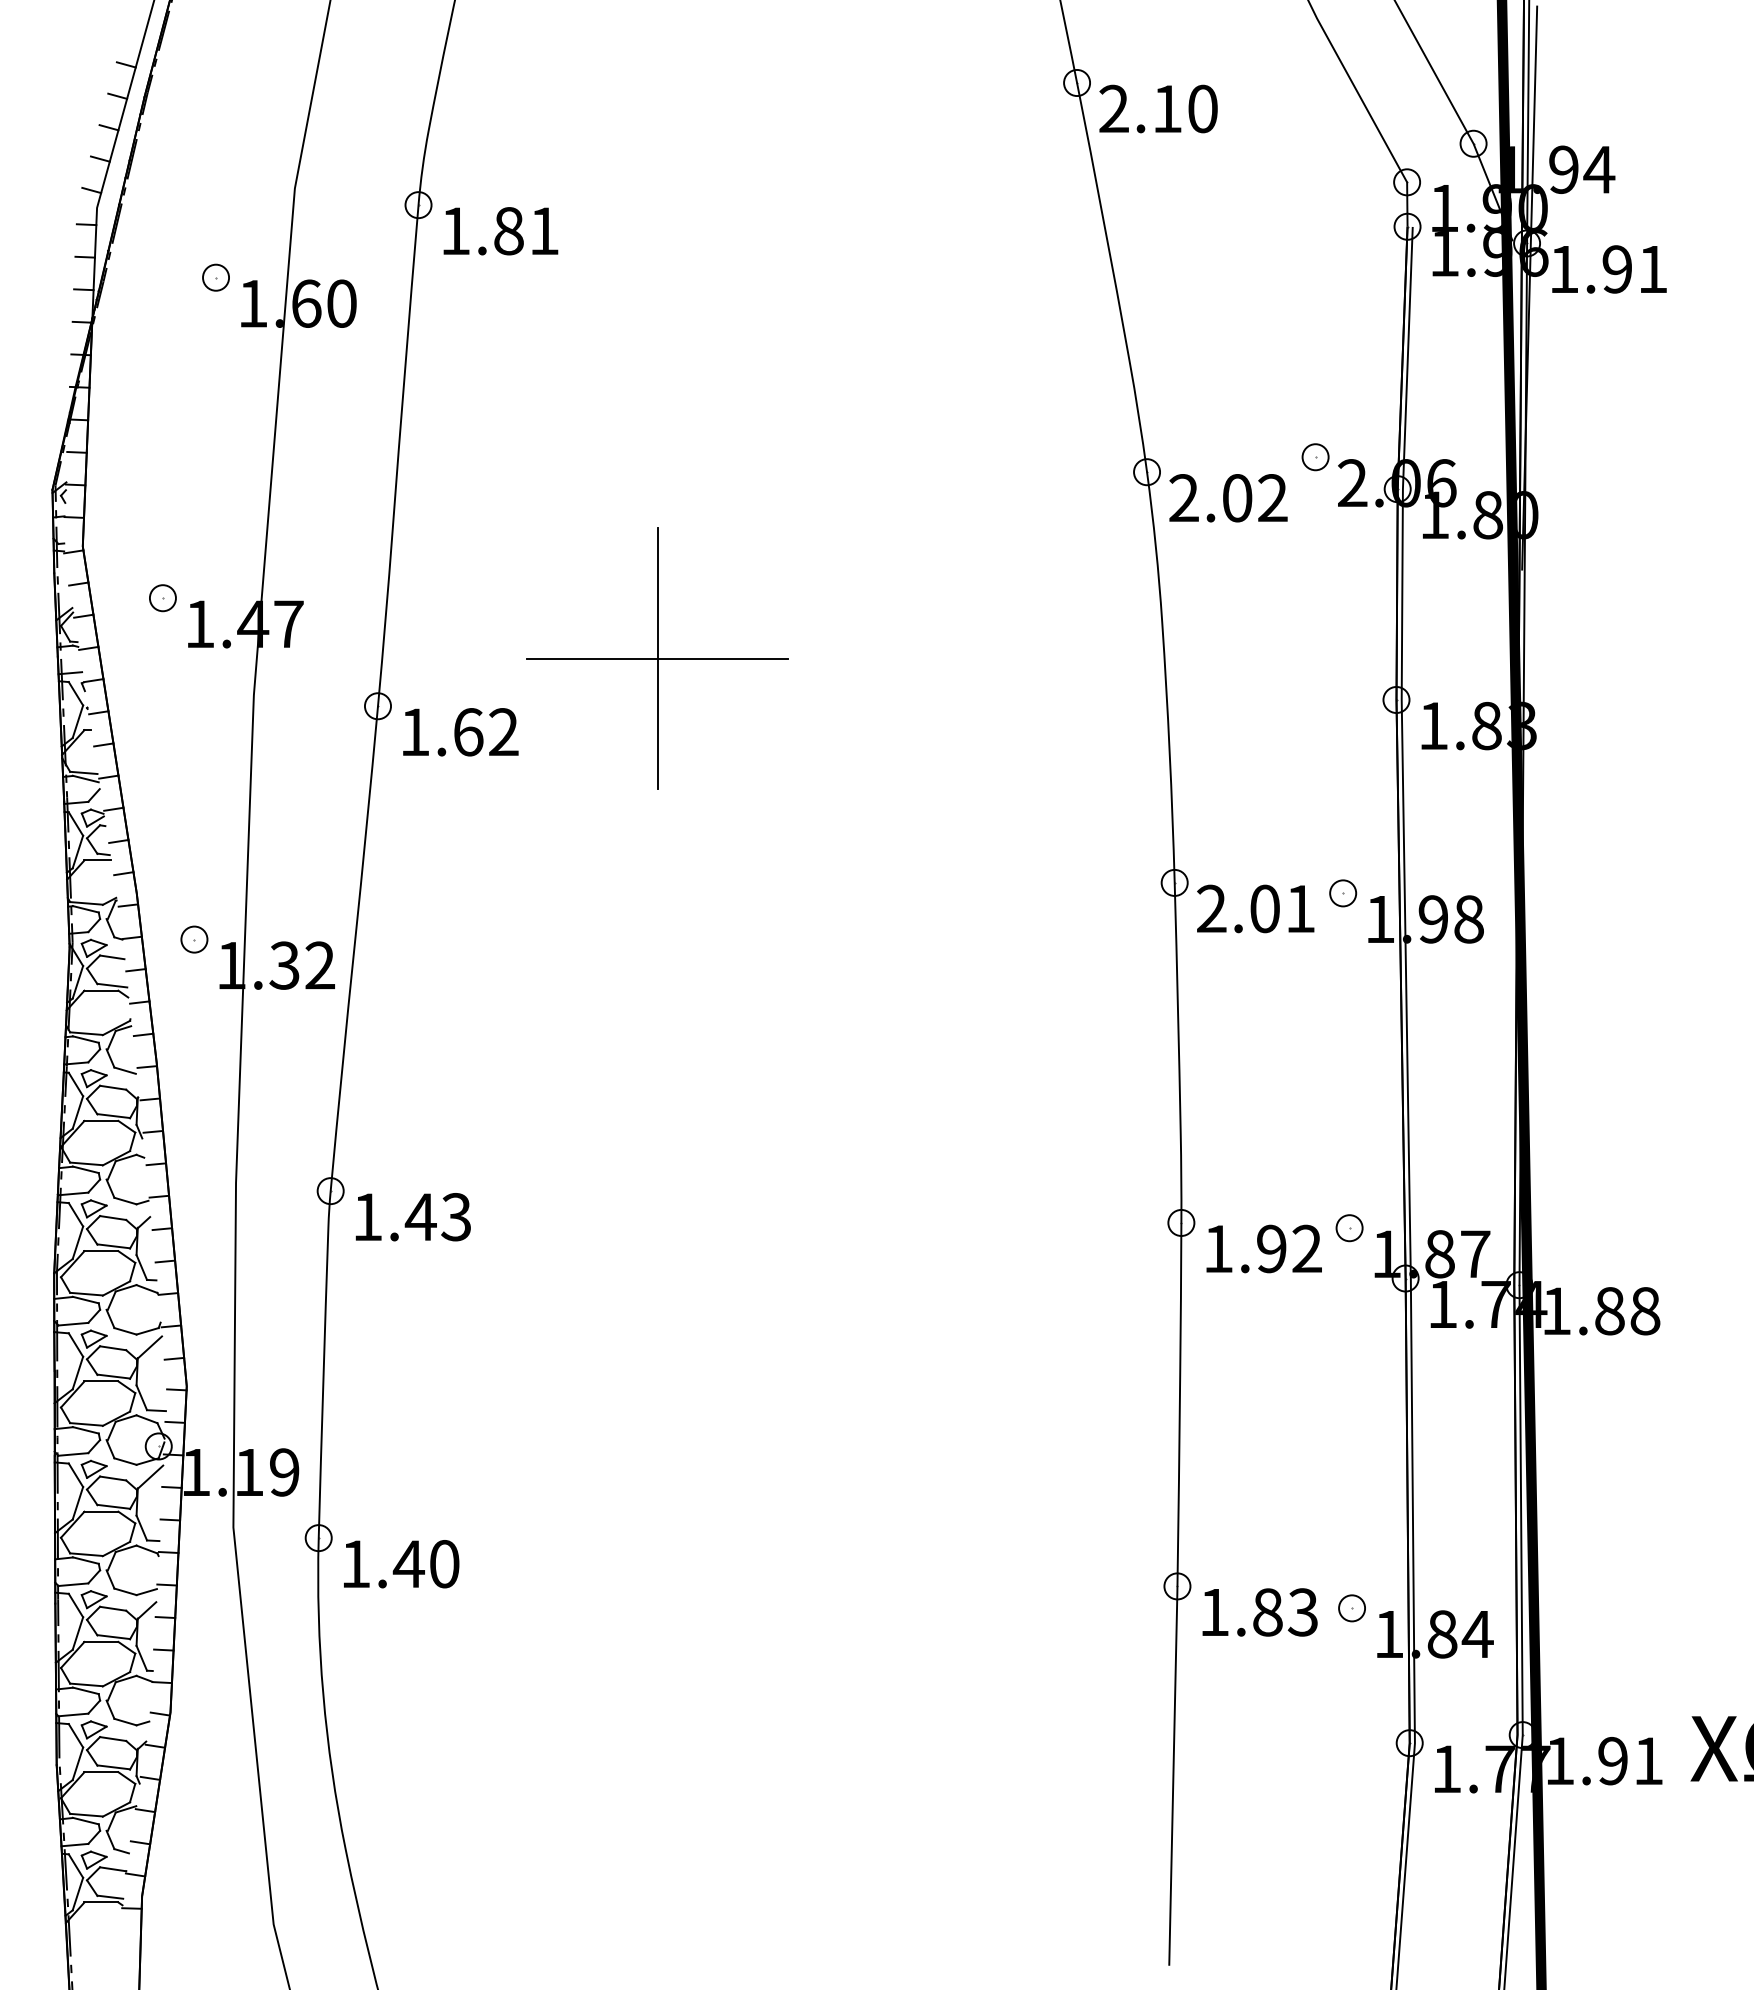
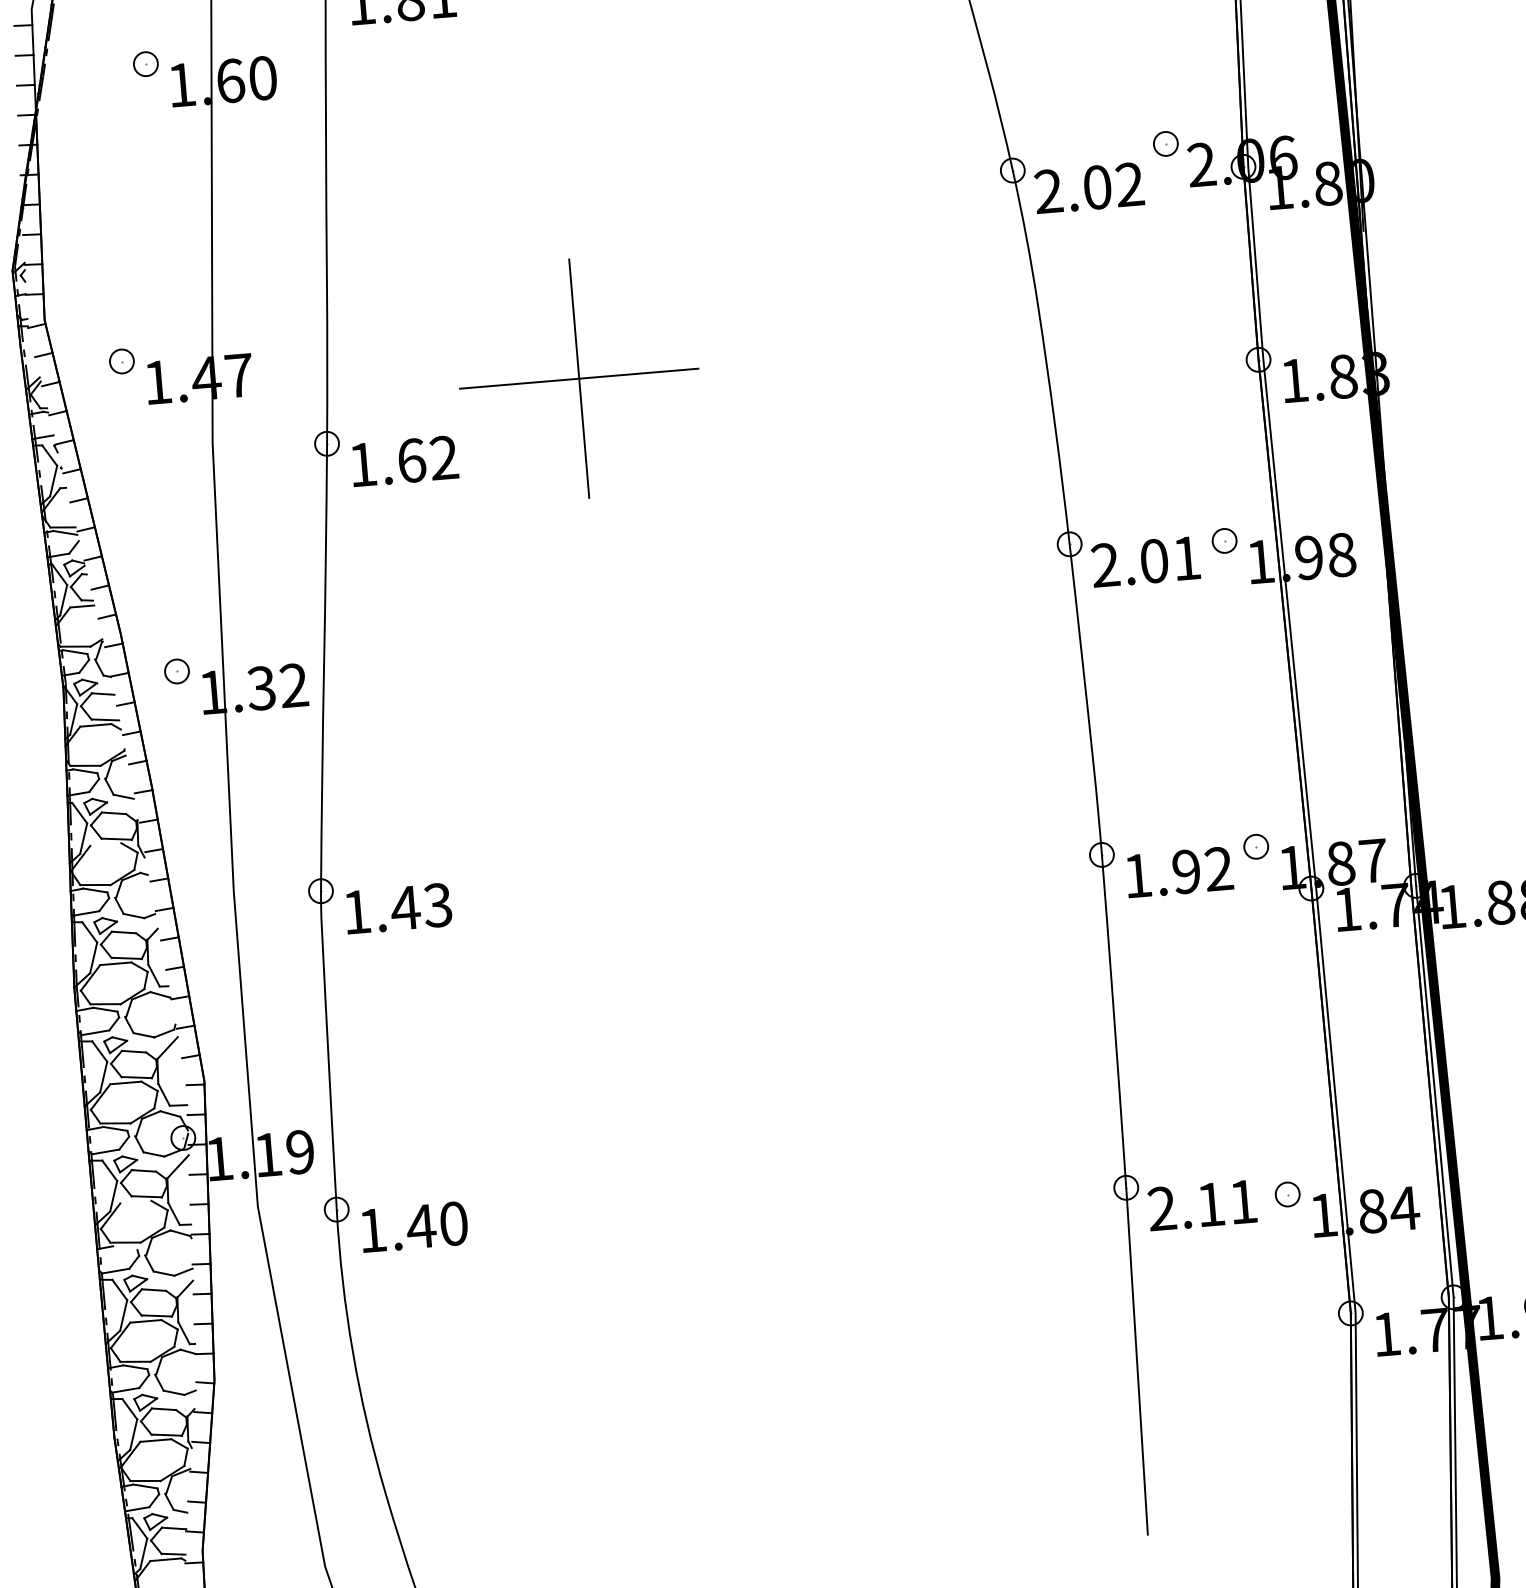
line: (101, 1120) -> (105, 844), removed
line: (101, 1511) -> (135, 1201), removed
line: (85, 1560) -> (125, 1248), removed
text: (1258, 1612) -> (1202, 1205), 1.83 -> 2.11

